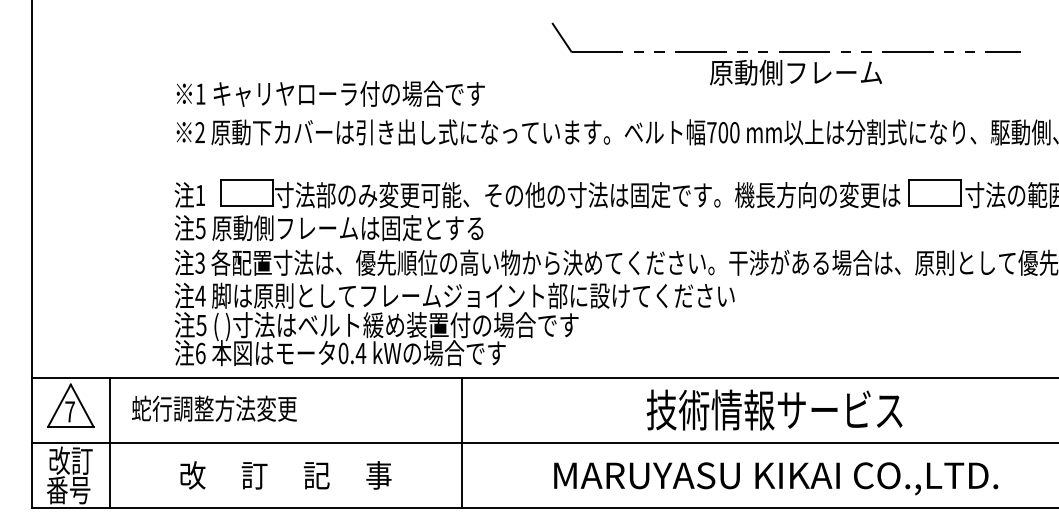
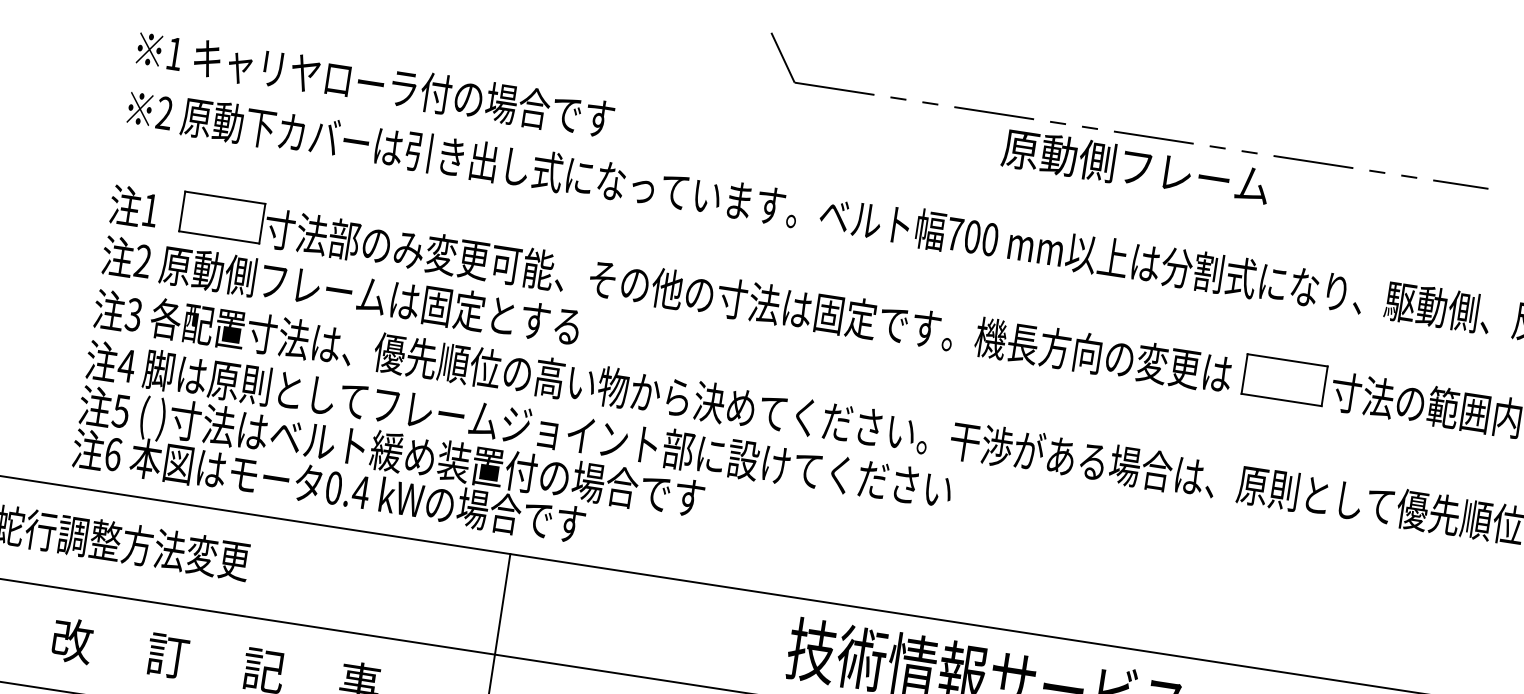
part: (785, 53) -> (1124, 135), moved
text: (200, 228) -> (142, 261), 5 -> 2

